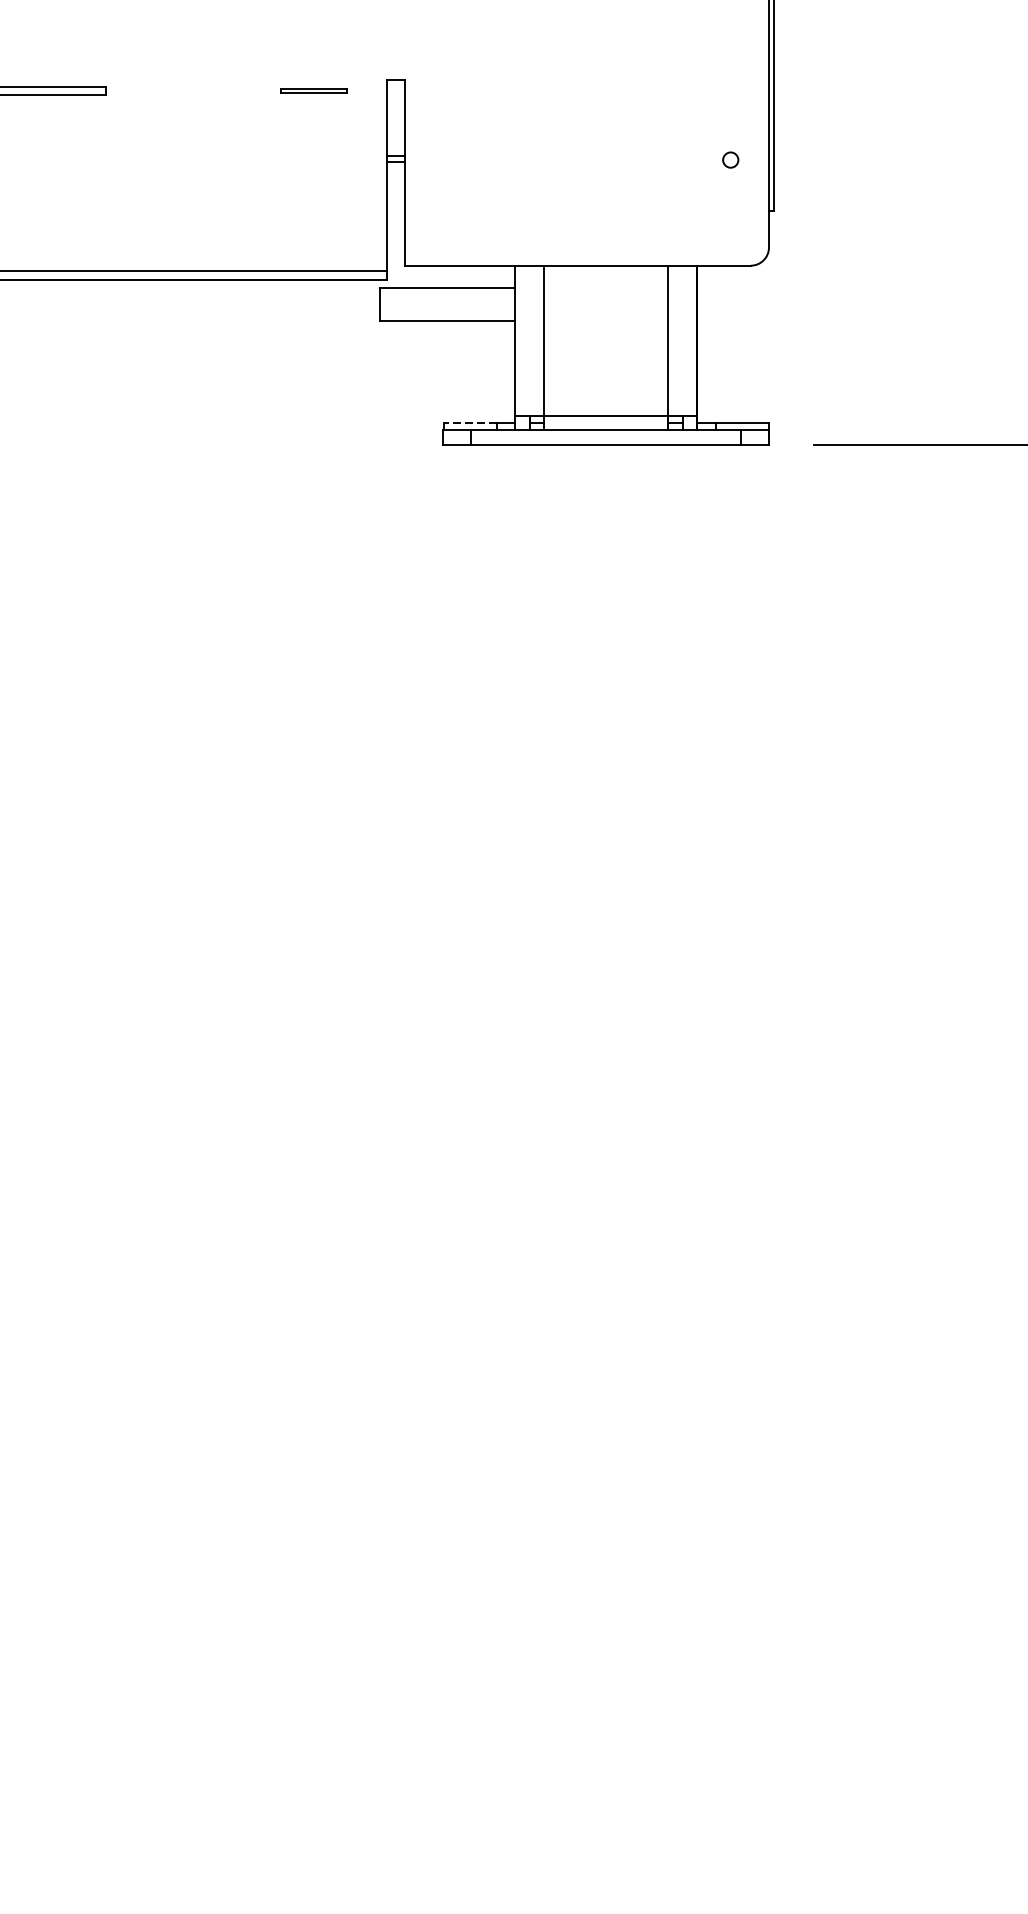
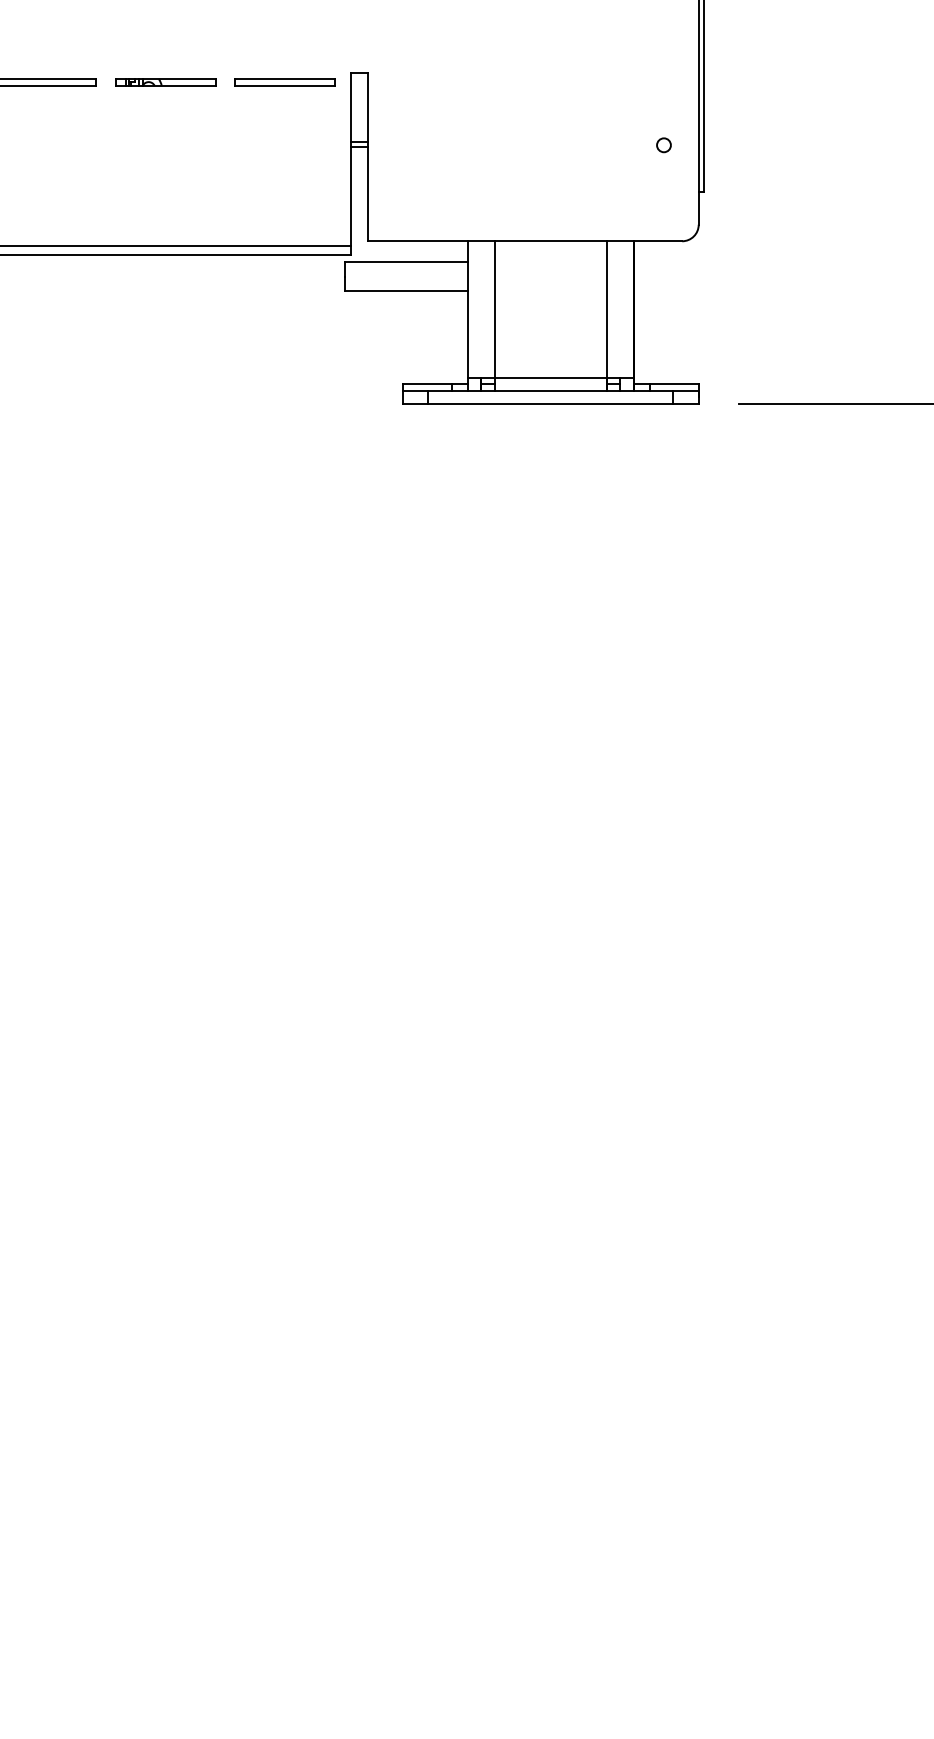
part: (182, 90) -> (165, 82), added
part: (313, 90) -> (284, 82), size x1.67
line: (469, 423) -> (426, 384), dashed -> solid

